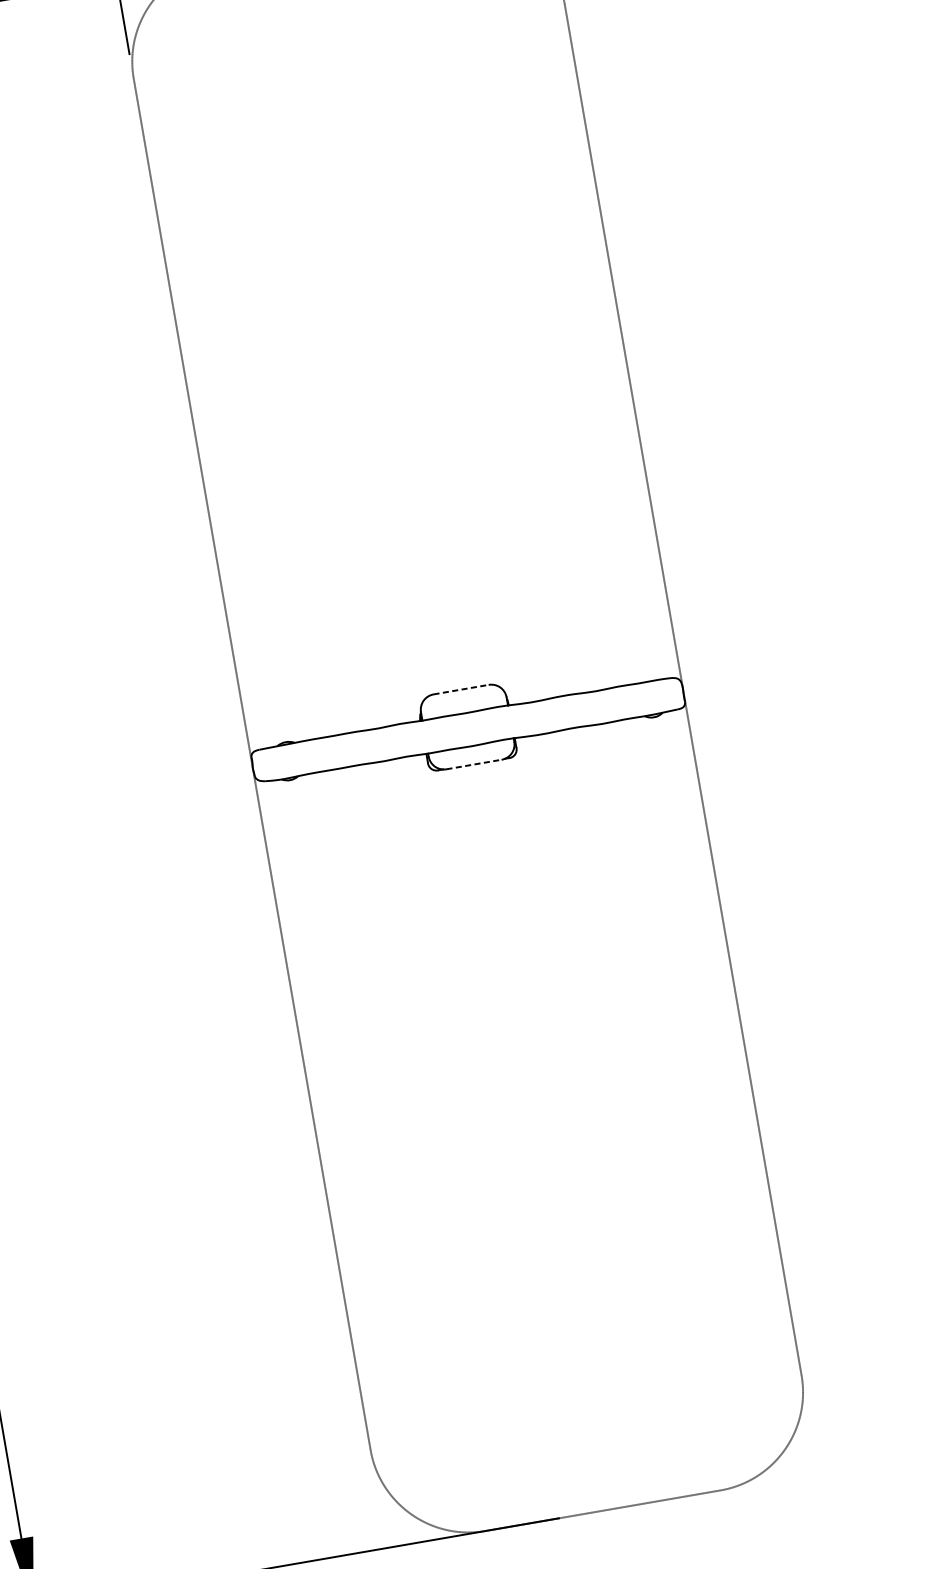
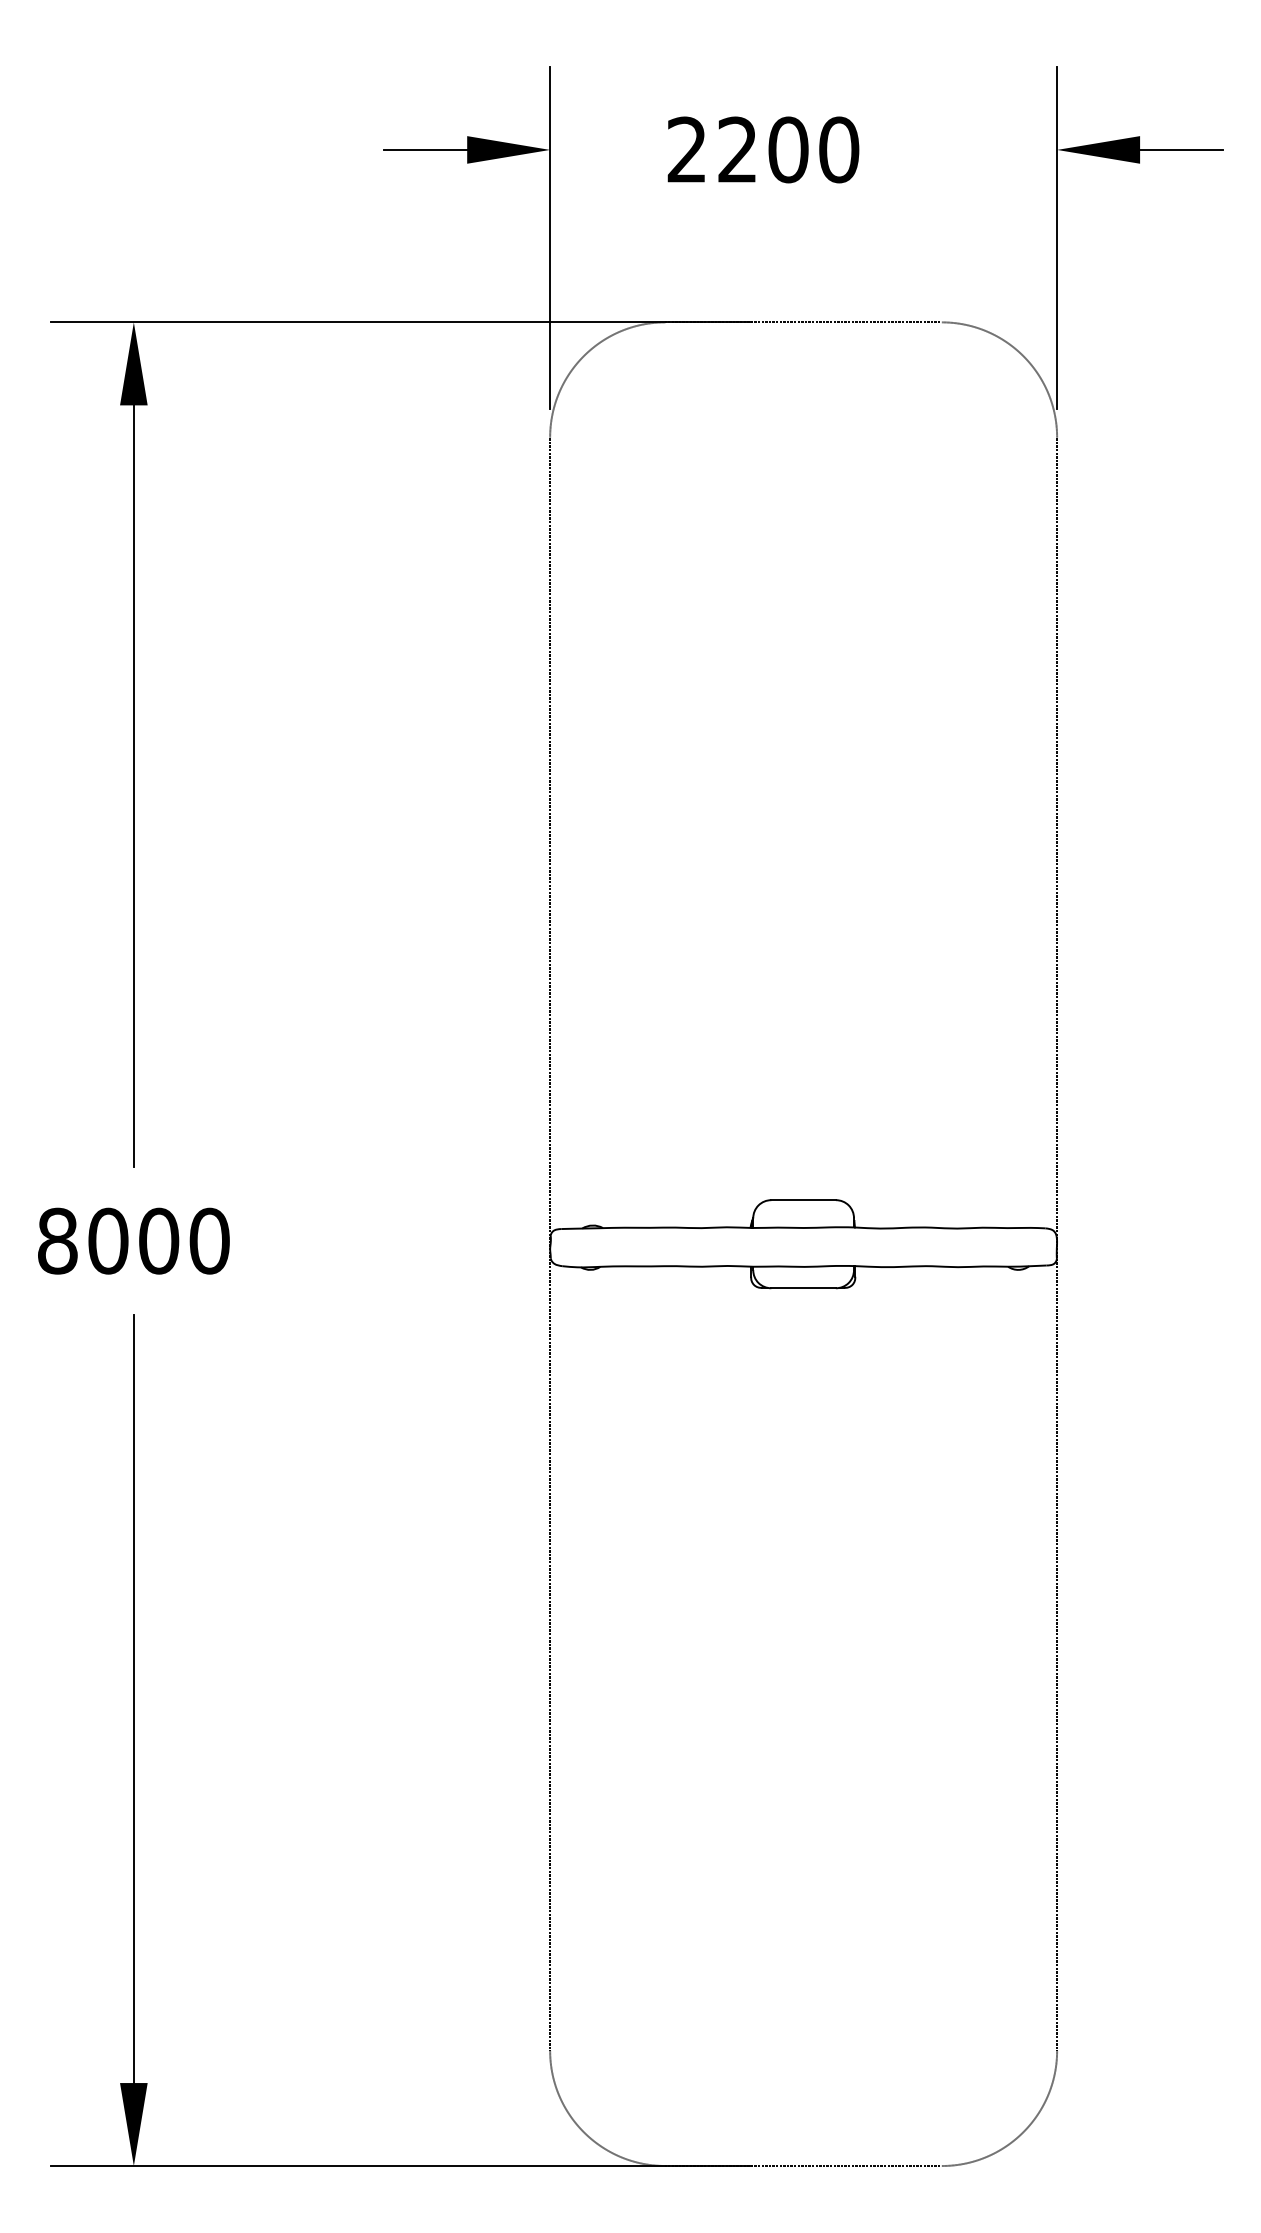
line: (461, 689) -> (803, 1200), dashed -> solid
line: (474, 764) -> (803, 1288), dashed -> solid

